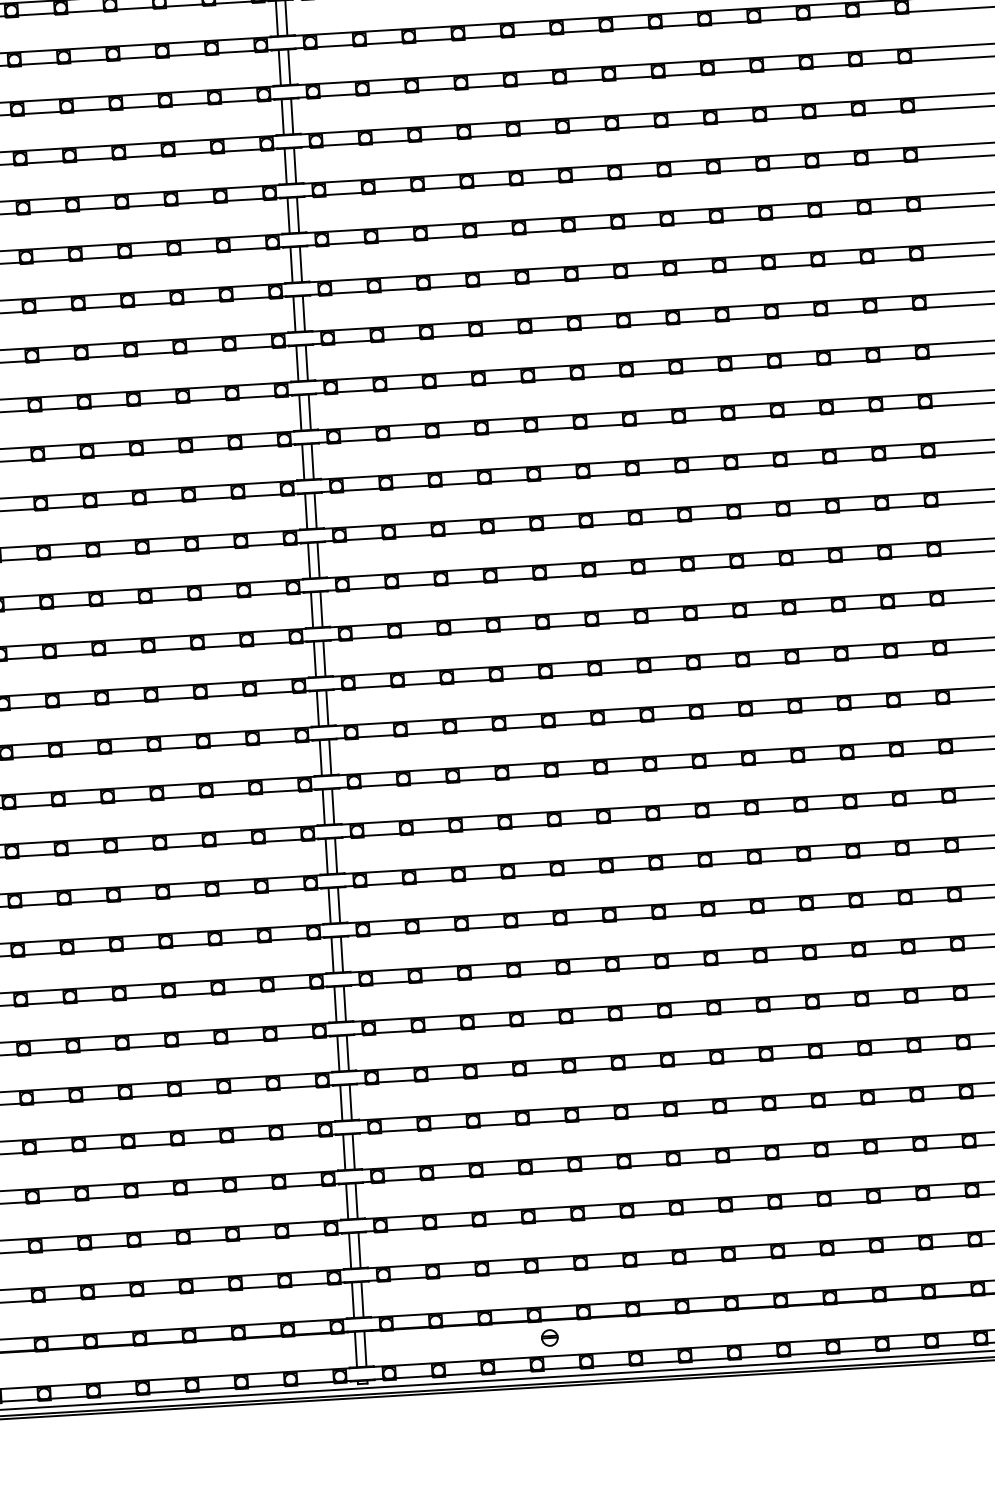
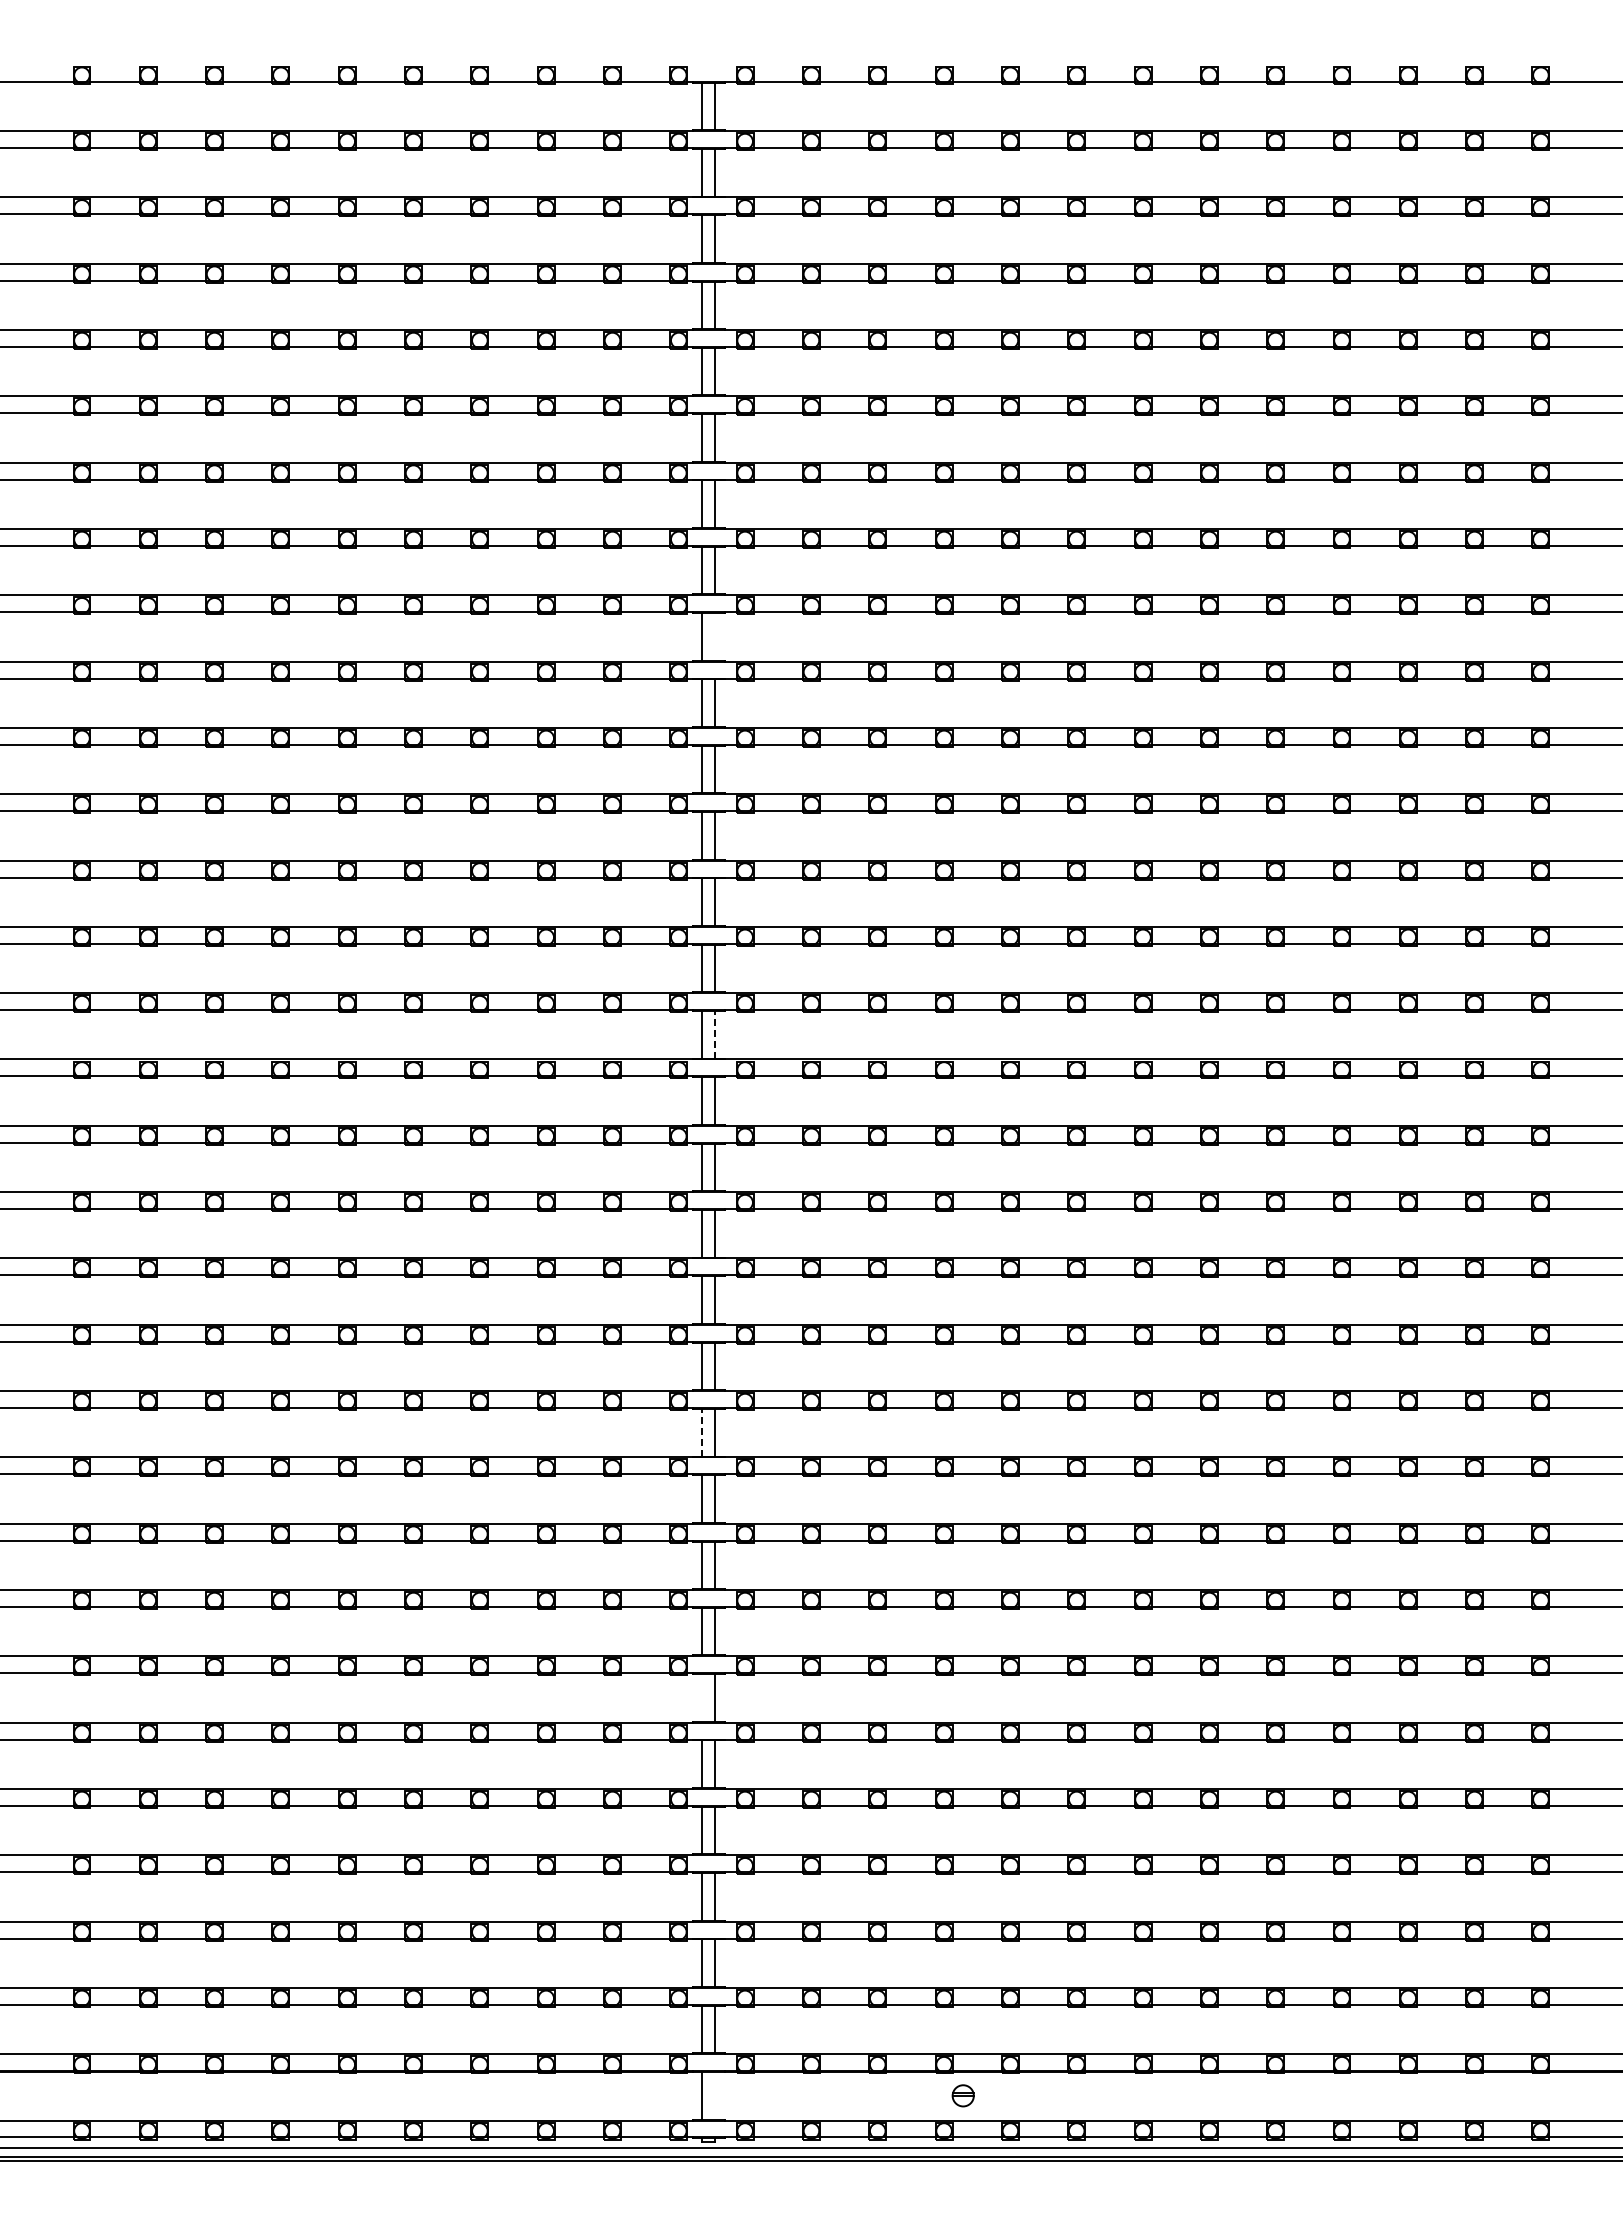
line: (301, 264) -> (715, 636), removed
line: (318, 559) -> (715, 1034), solid -> dashed
line: (326, 856) -> (702, 1432), solid -> dashed
line: (338, 1053) -> (702, 1697), removed
line: (365, 1348) -> (715, 2095), removed

